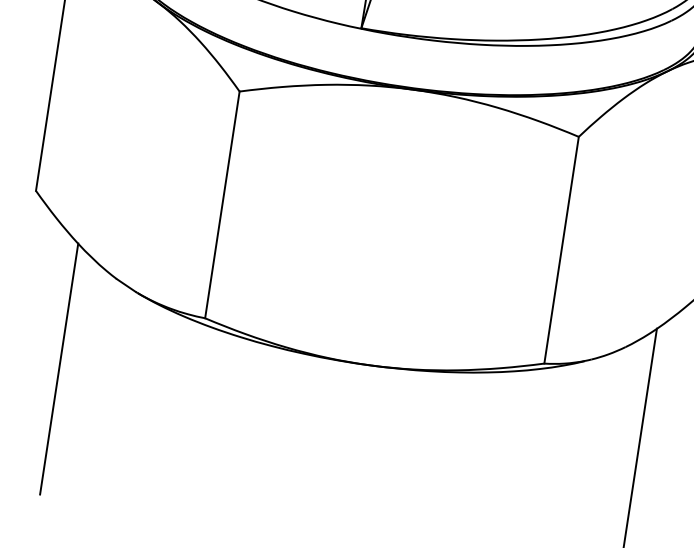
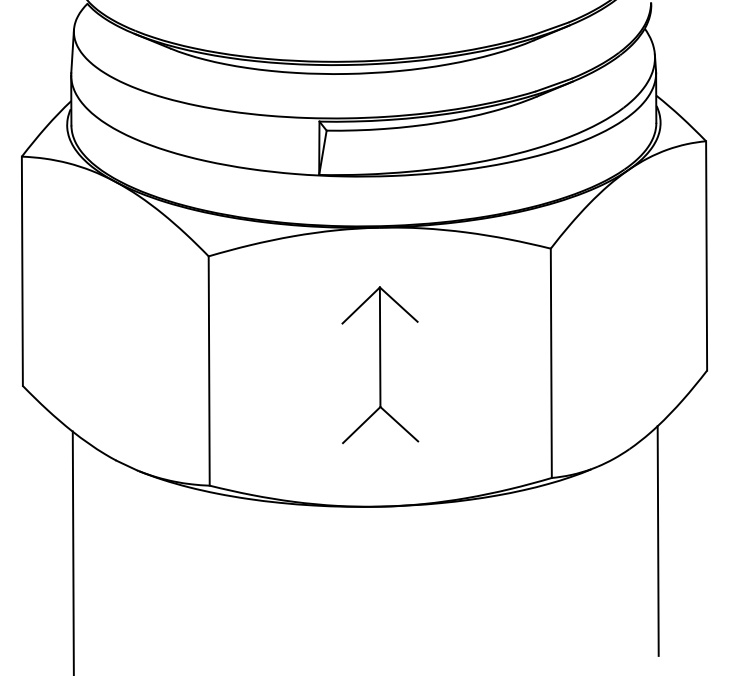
part: (392, 225) -> (380, 365), added

